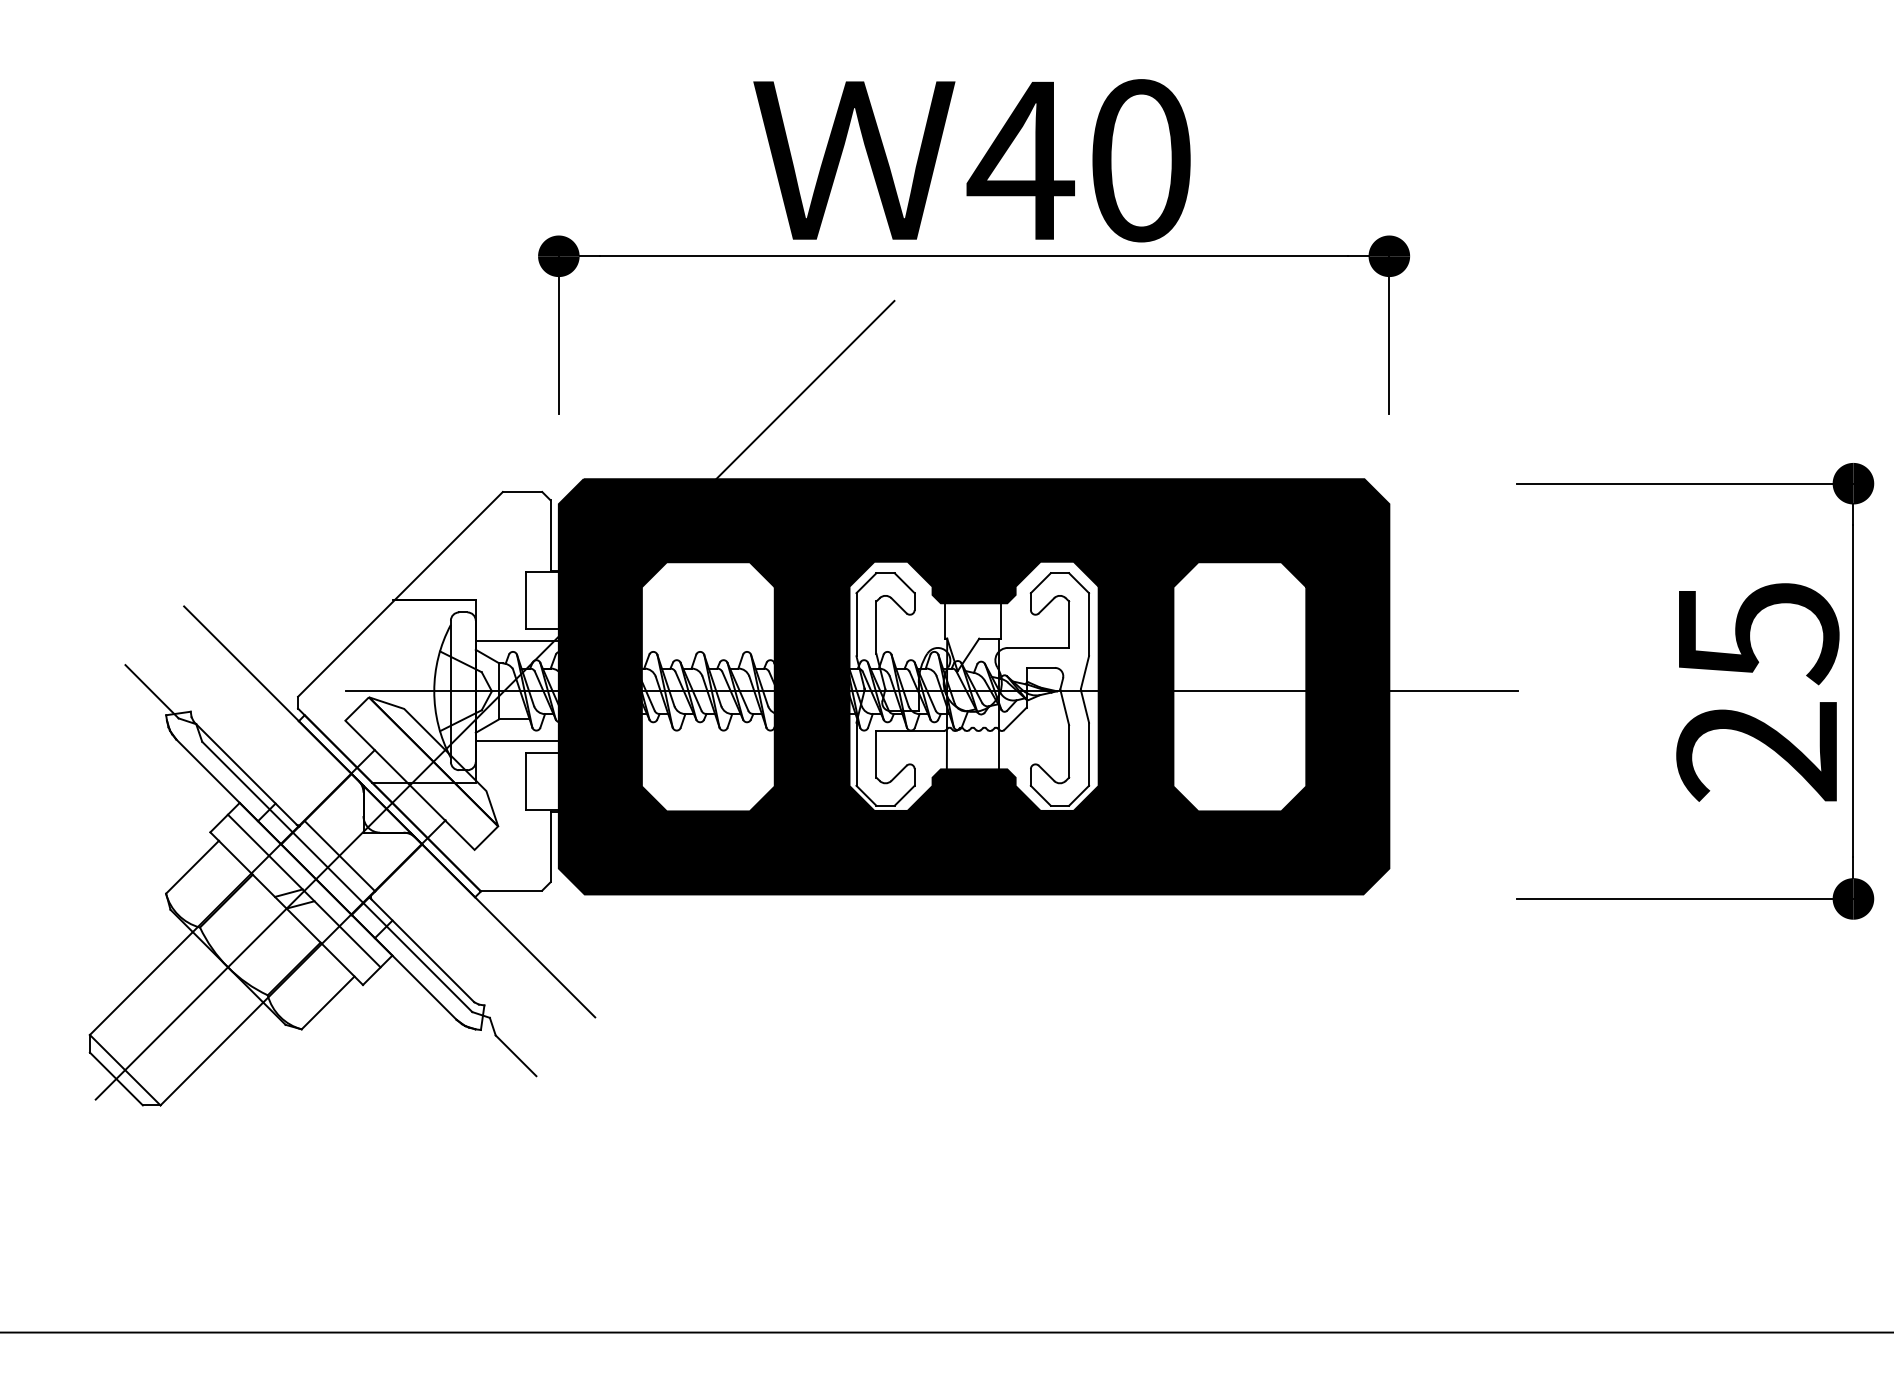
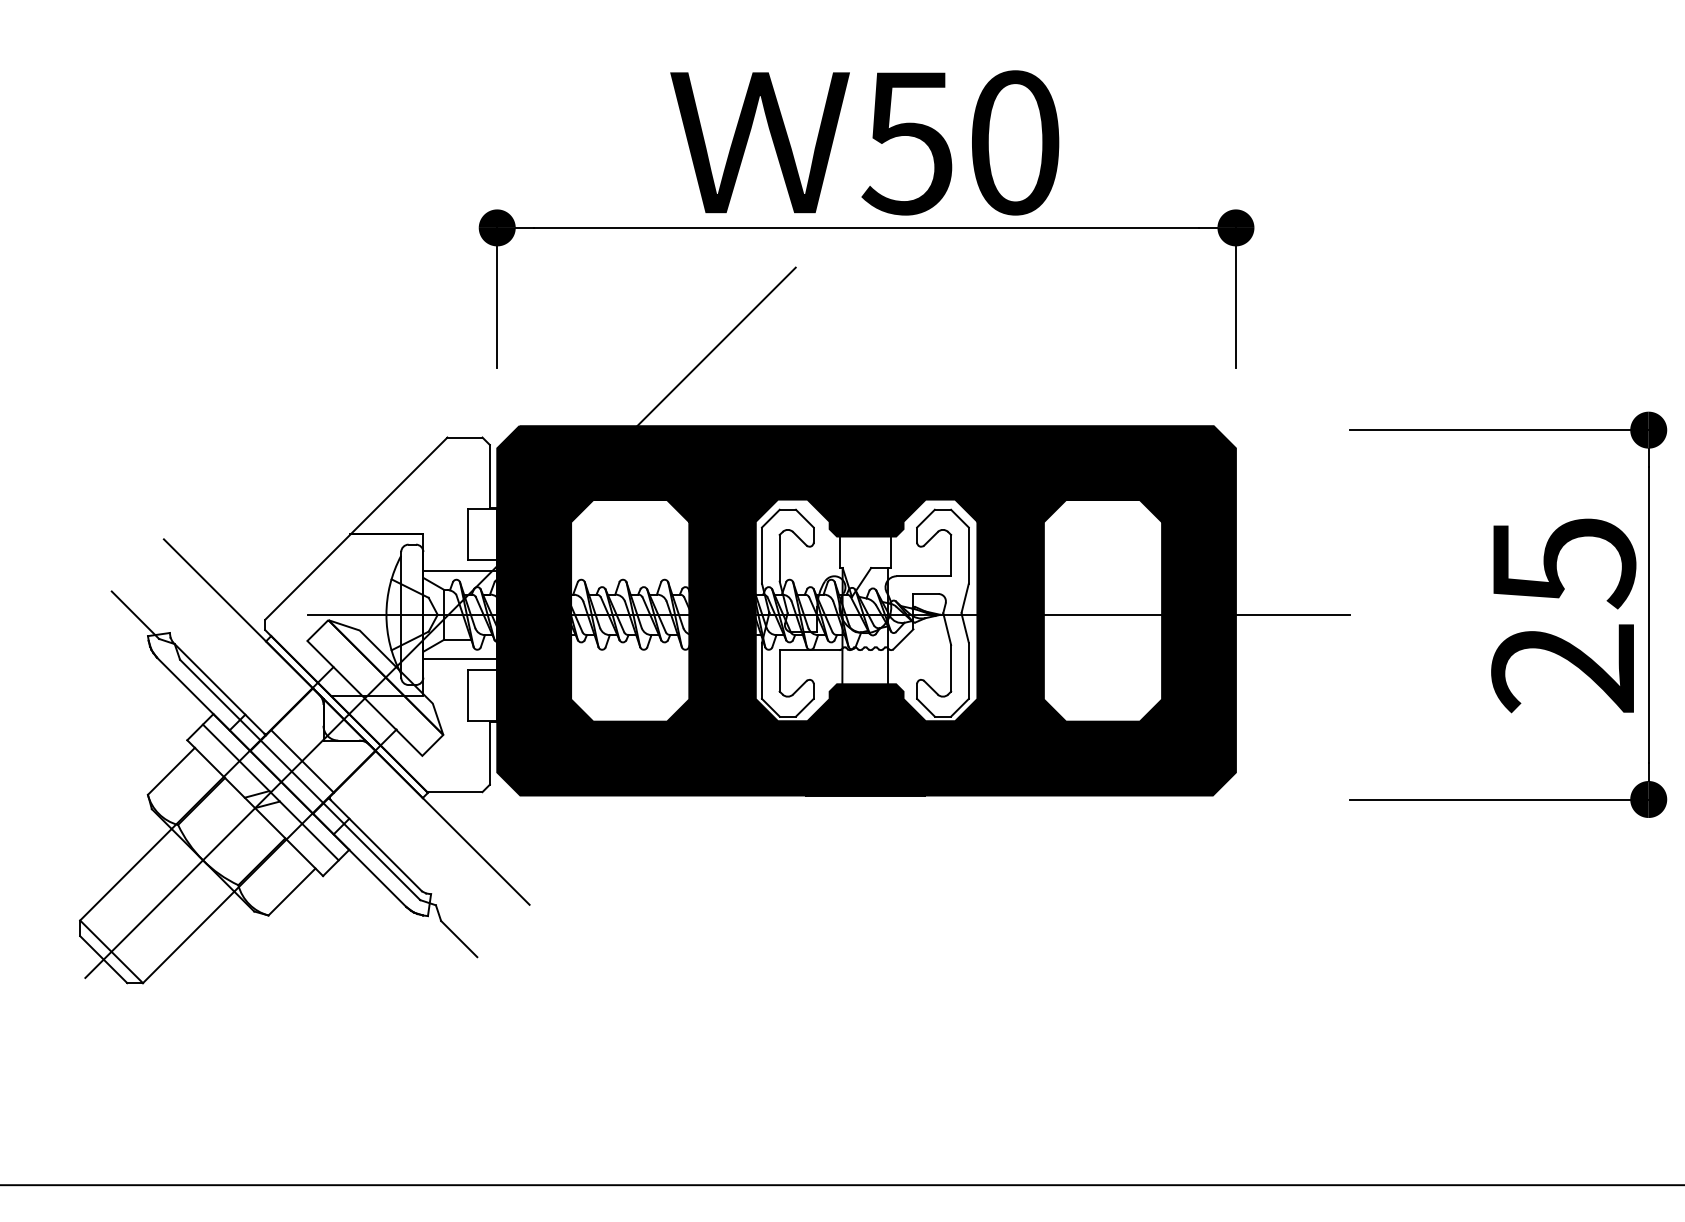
text: (1021, 161) -> (908, 143), 40 -> 50

